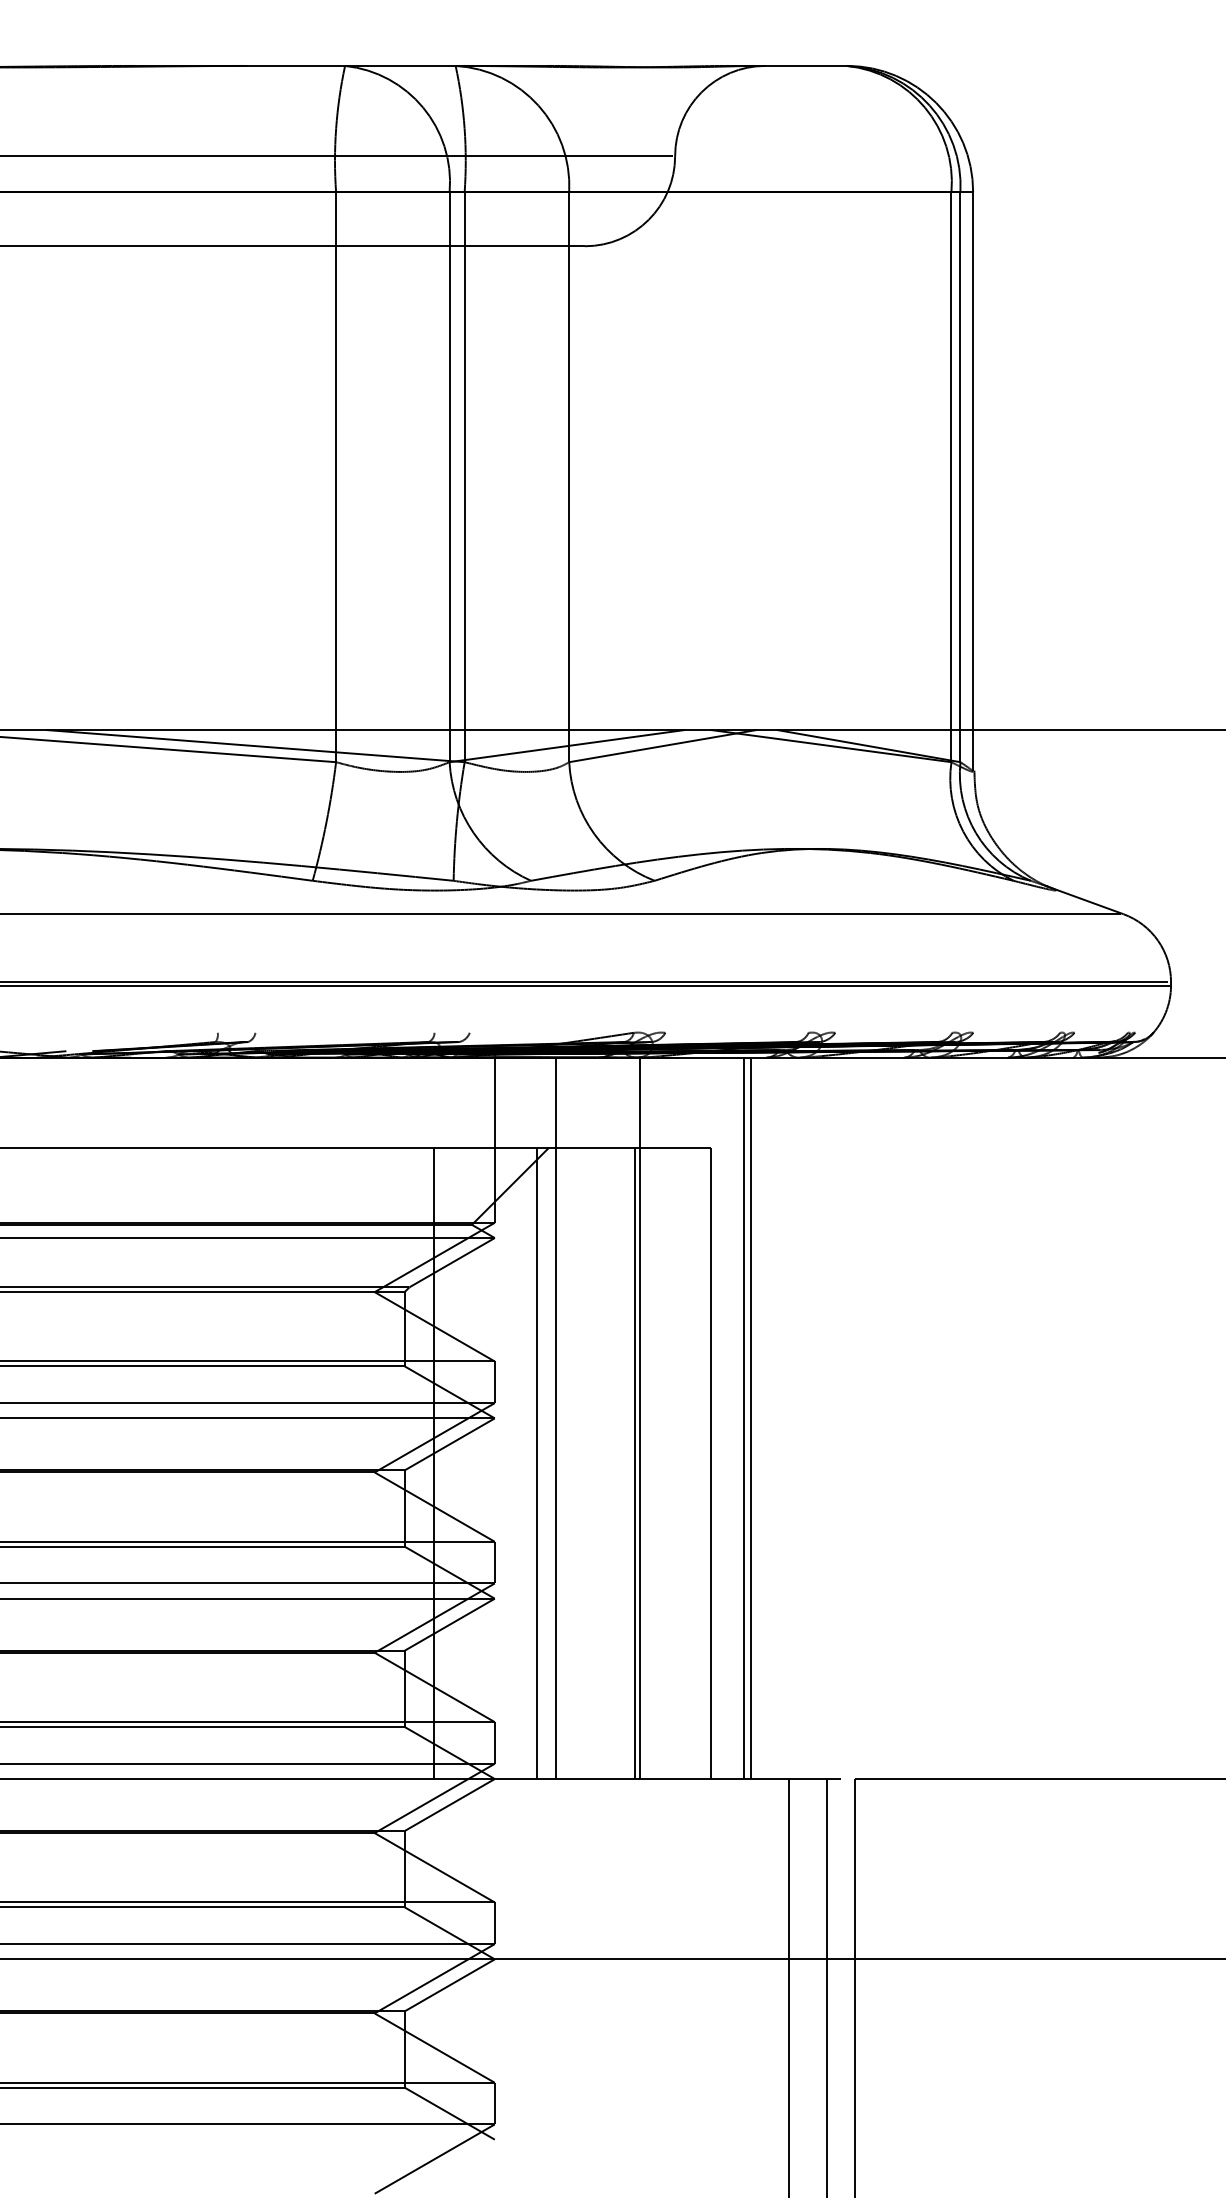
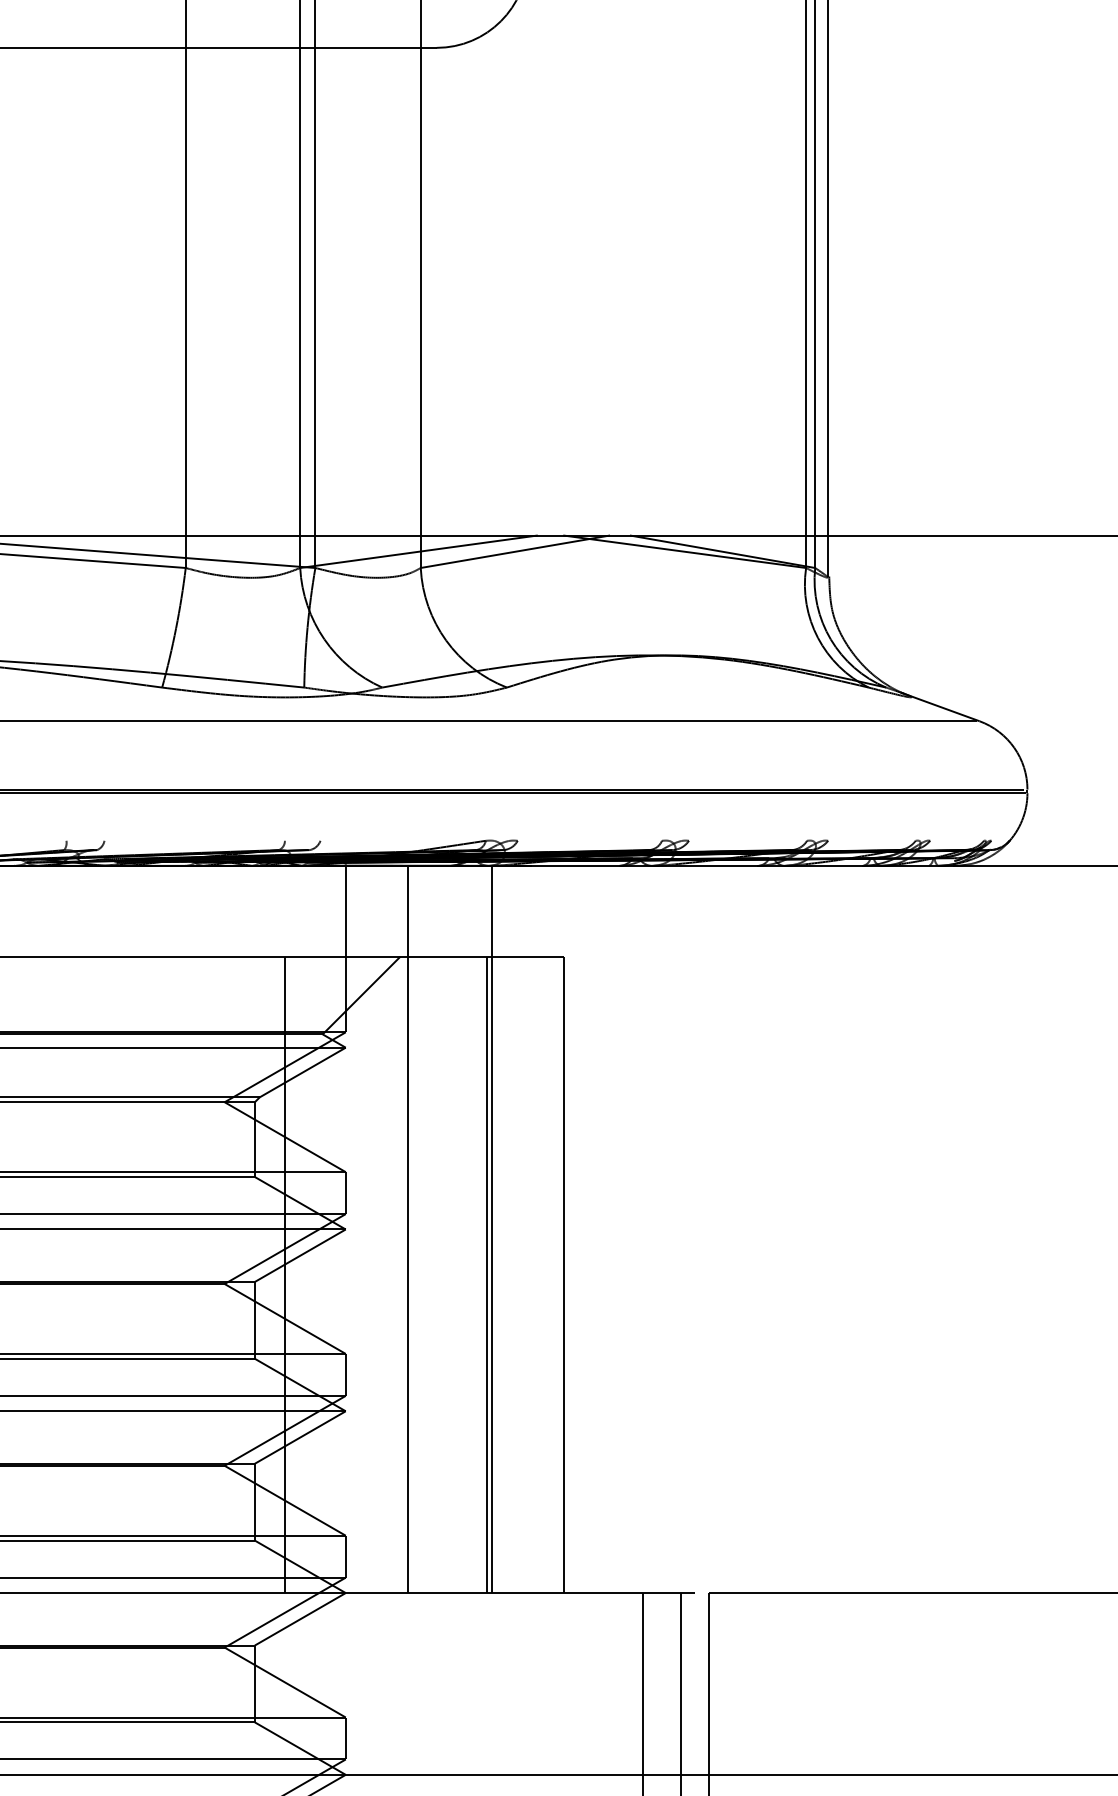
line: (744, 1418) -> (597, 1229), removed
line: (751, 1418) -> (604, 1229), removed
line: (537, 1463) -> (388, 1274), removed

